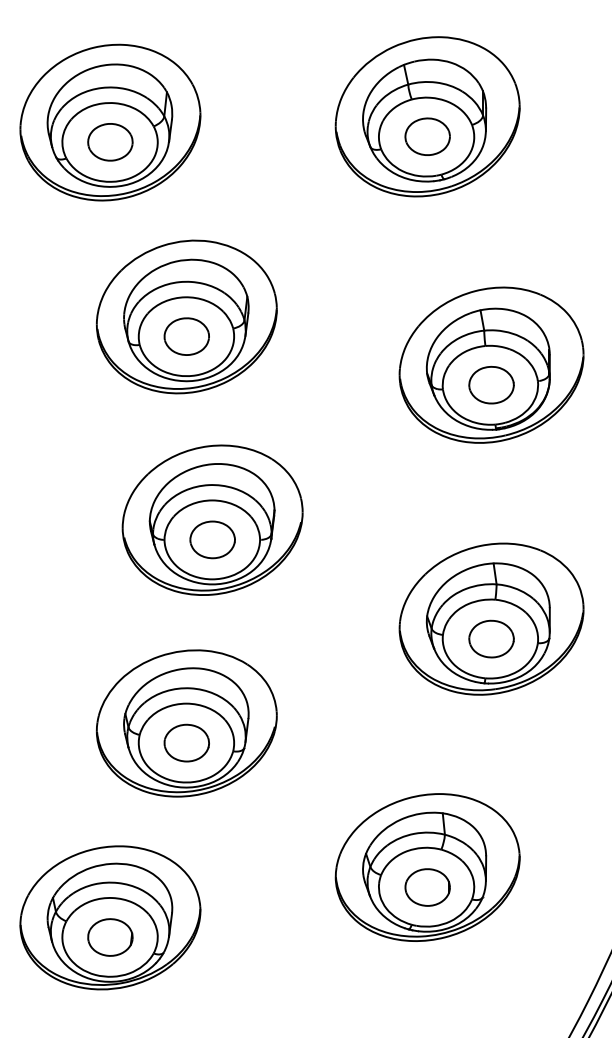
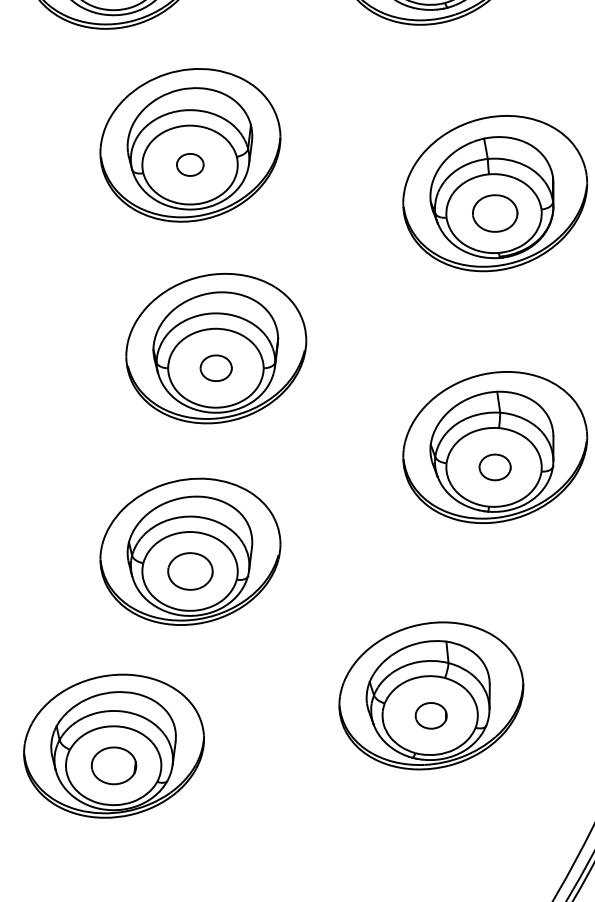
part: (186, 336) -> (190, 164), size x0.6
part: (212, 539) -> (216, 367), size x0.7
part: (491, 638) -> (495, 466), size x0.7
part: (427, 887) -> (431, 715), size x0.7

